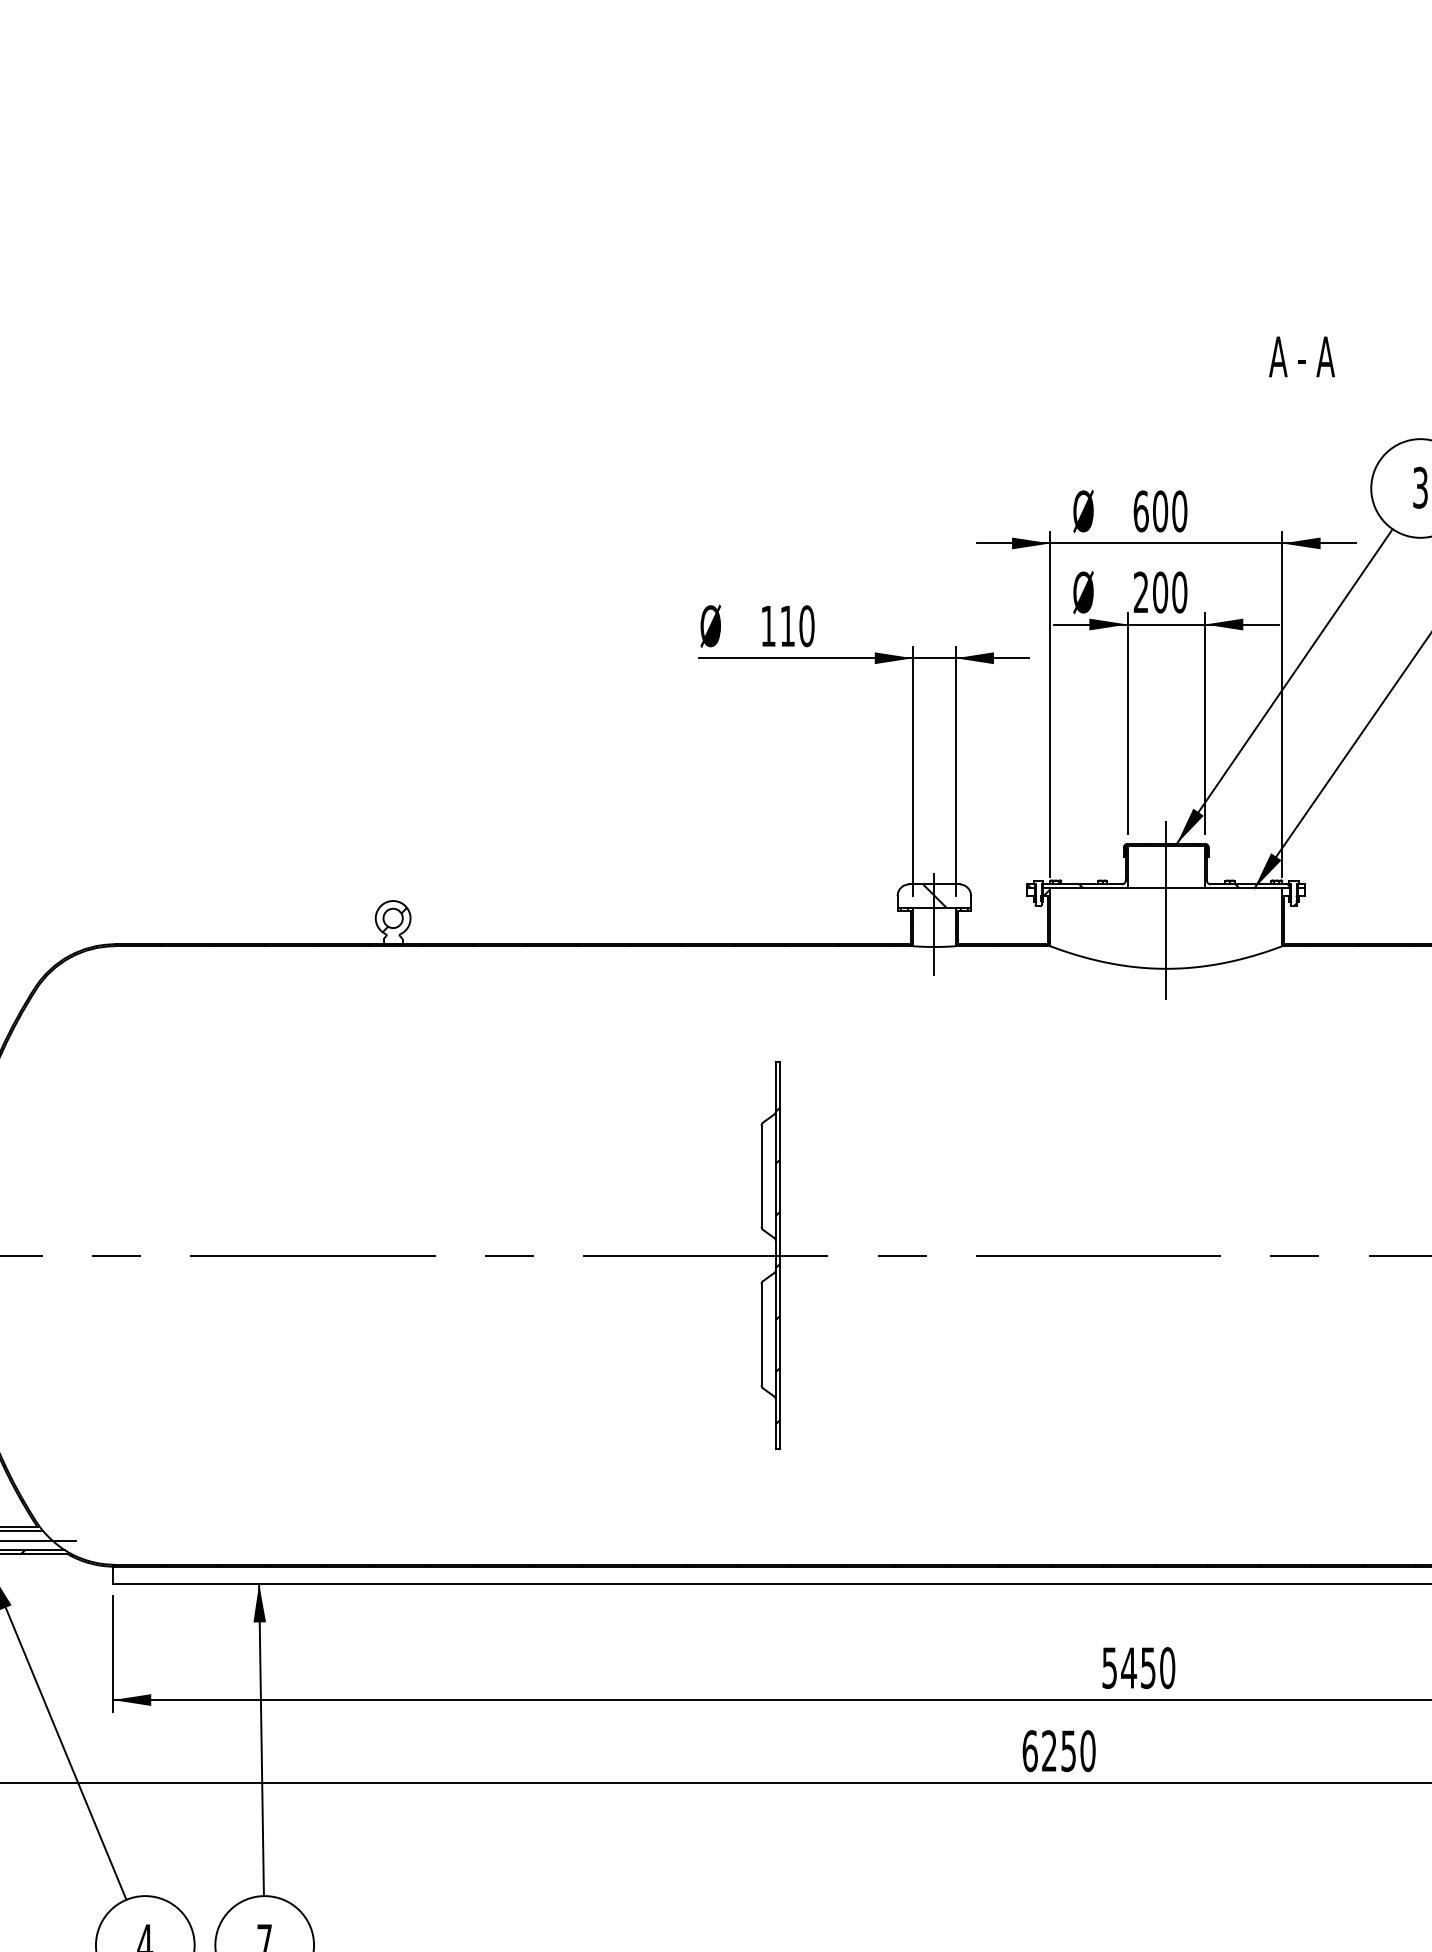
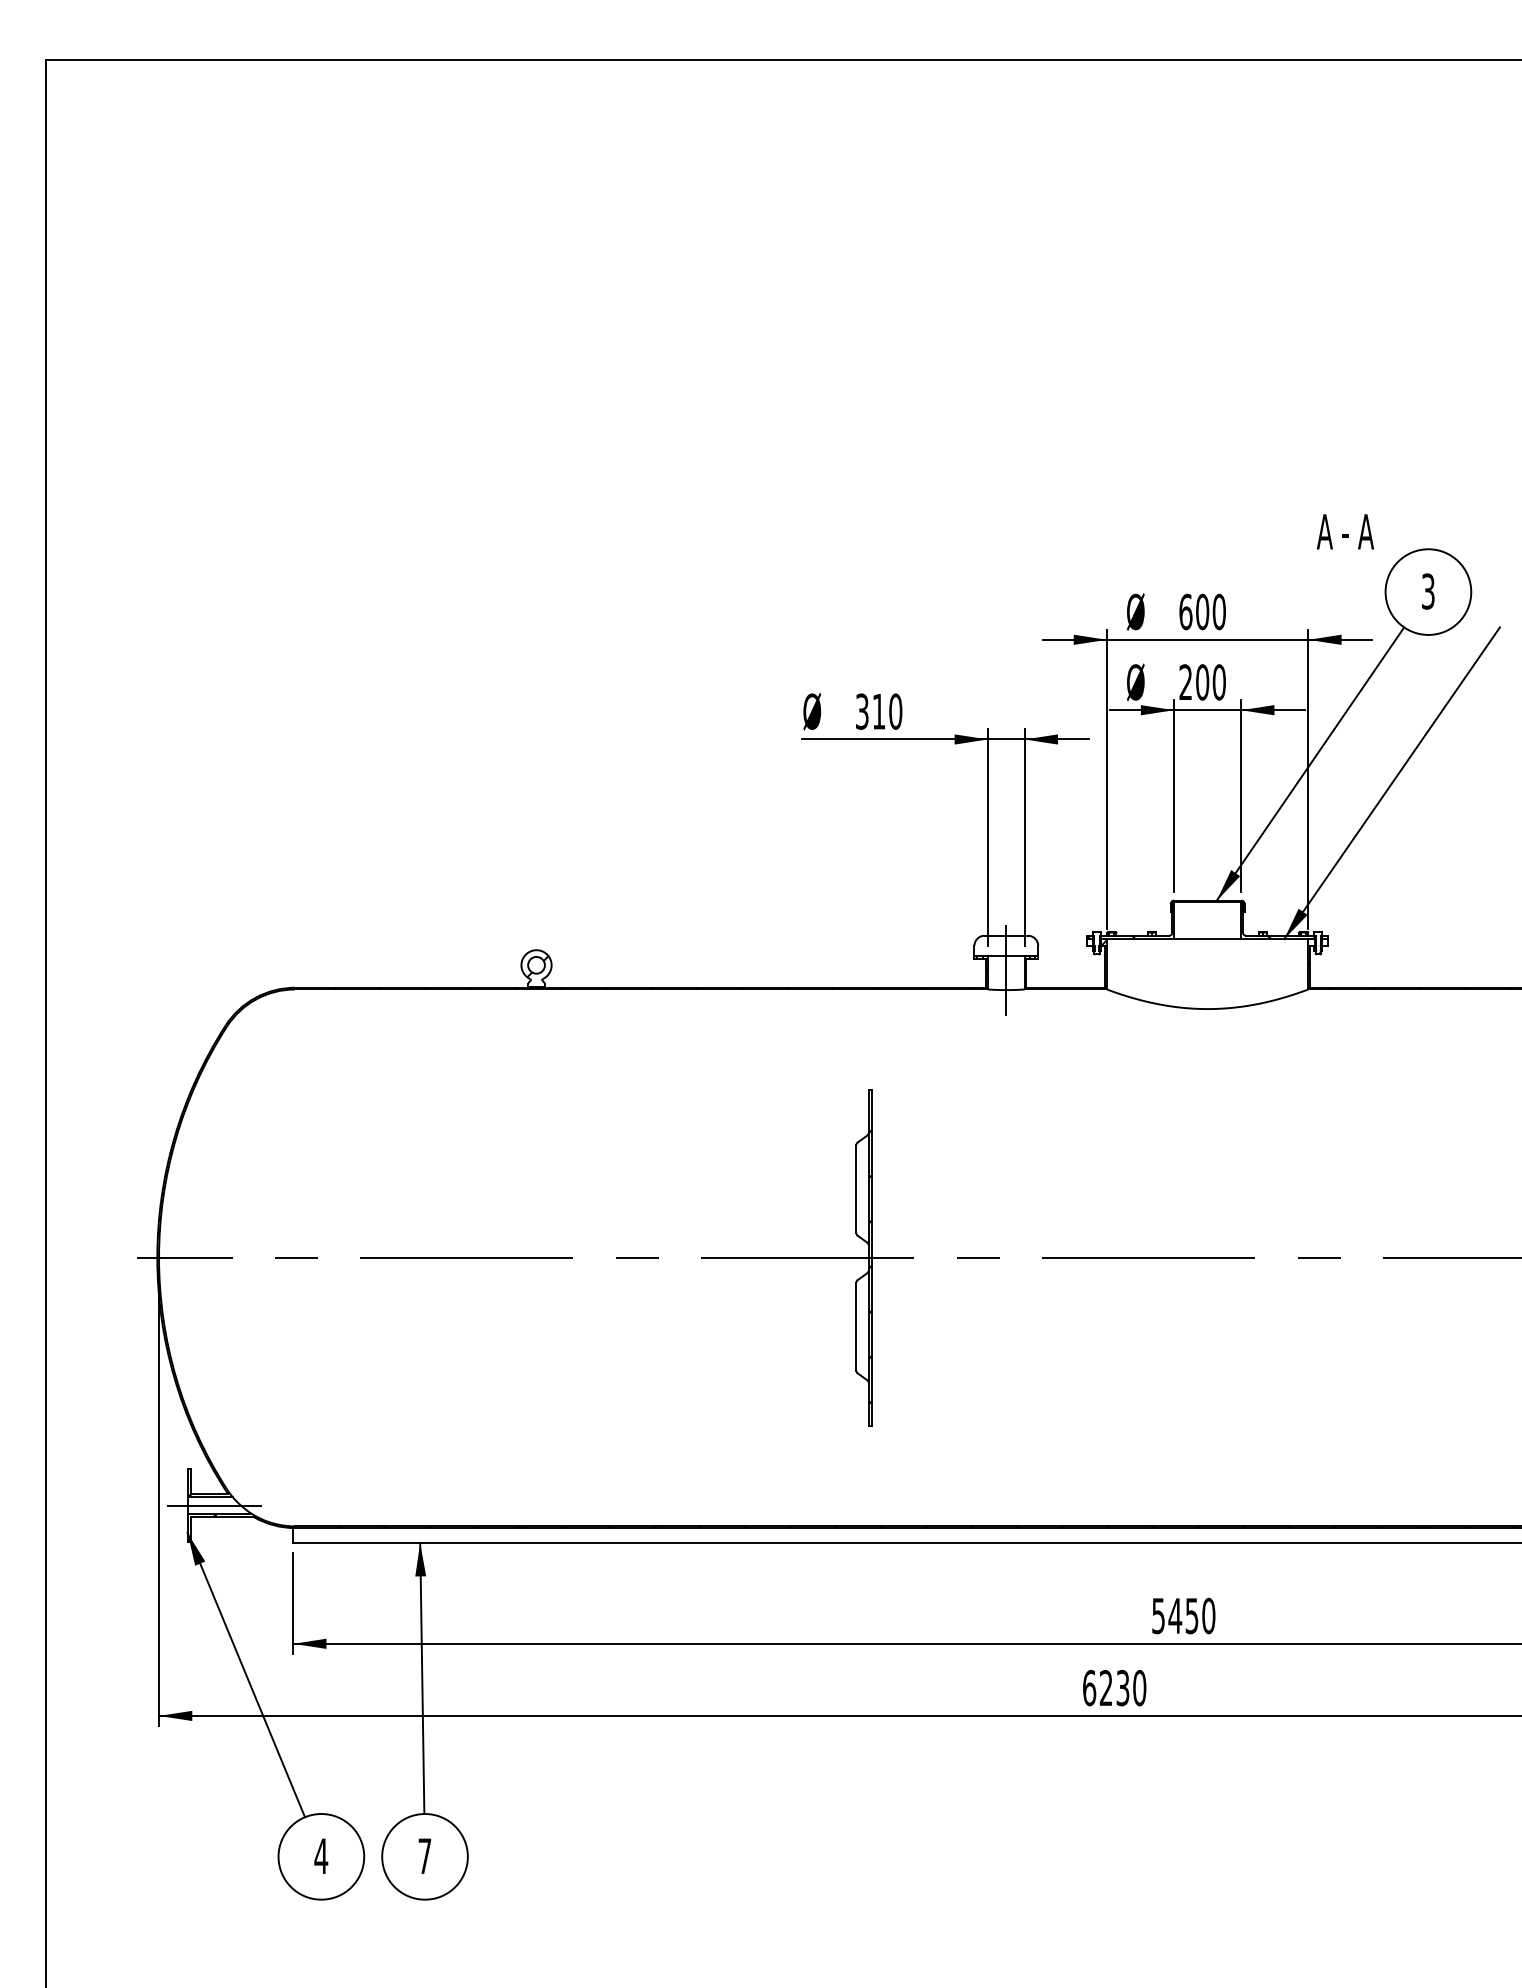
text: (1302, 356) -> (1345, 531), moved
text: (768, 626) -> (862, 711), 110 -> 310
hatch: (934, 895) -> (1006, 945), removed
line: (1166, 910) -> (1207, 958), removed
text: (1069, 1750) -> (1123, 1687), 6250 -> 6230

